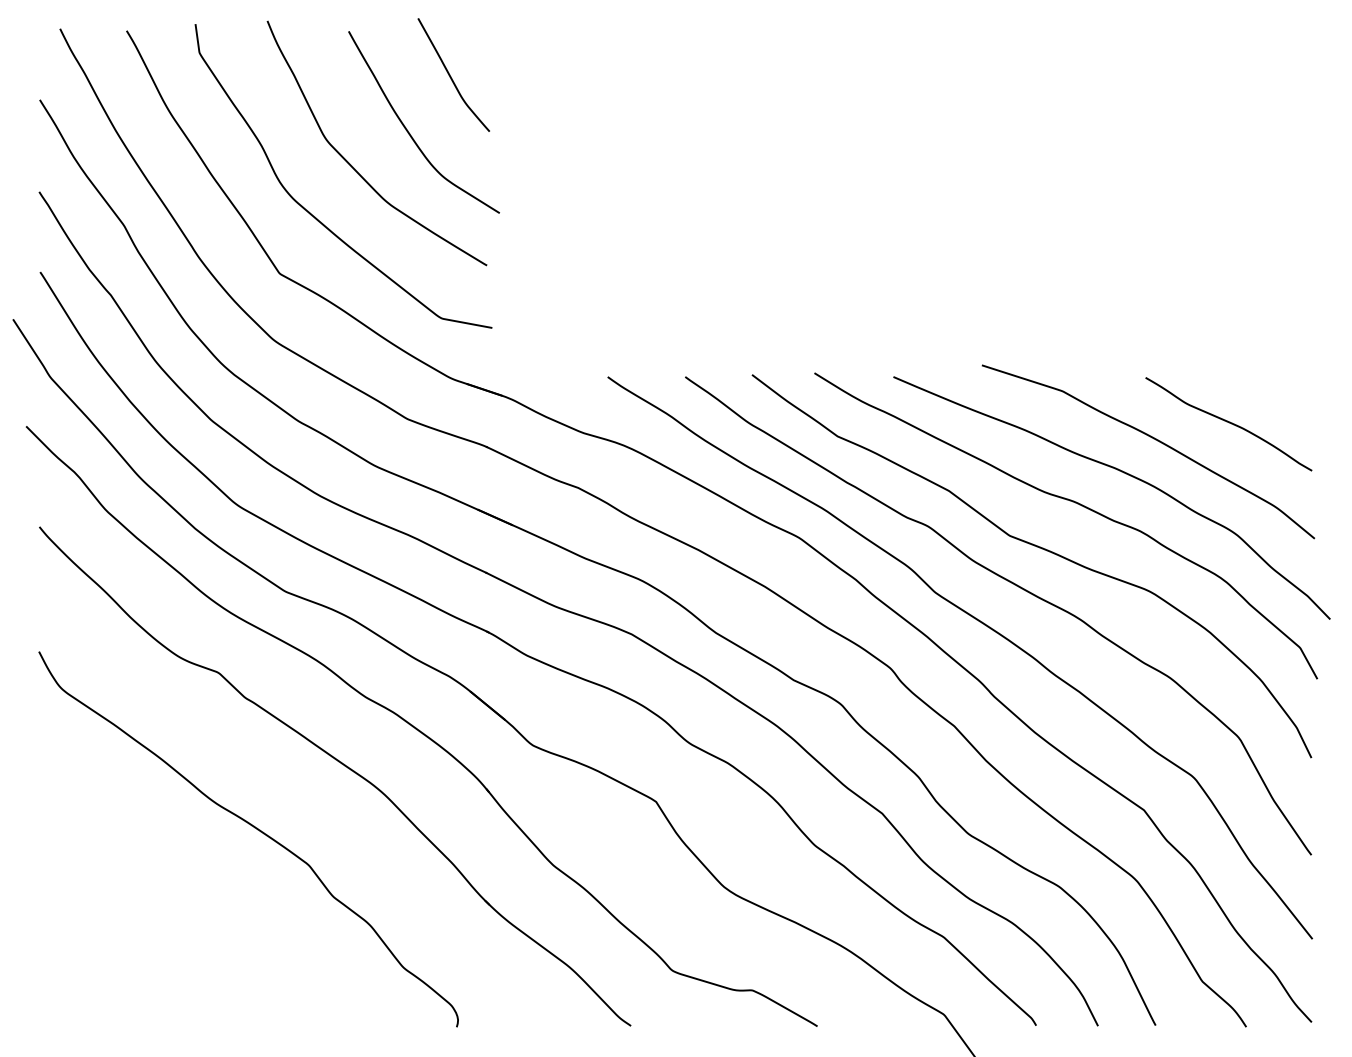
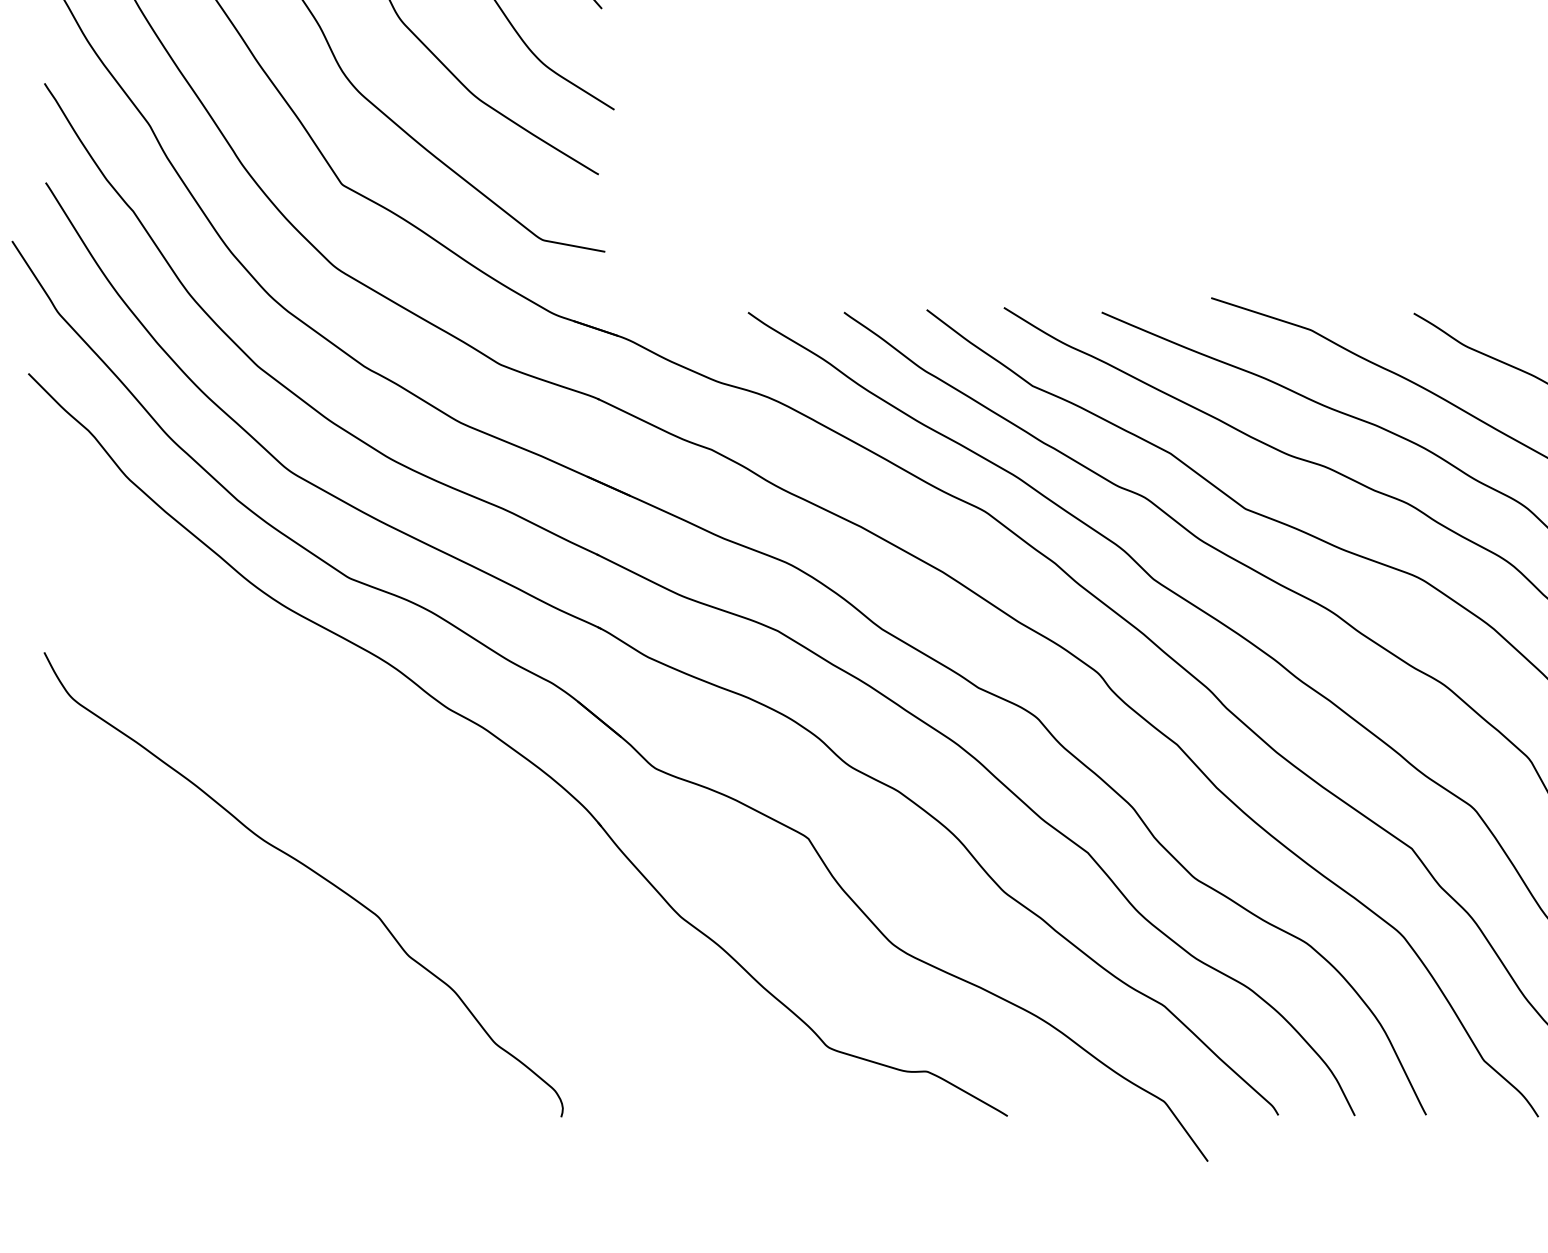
part: (341, 764) -> (418, 792), removed

